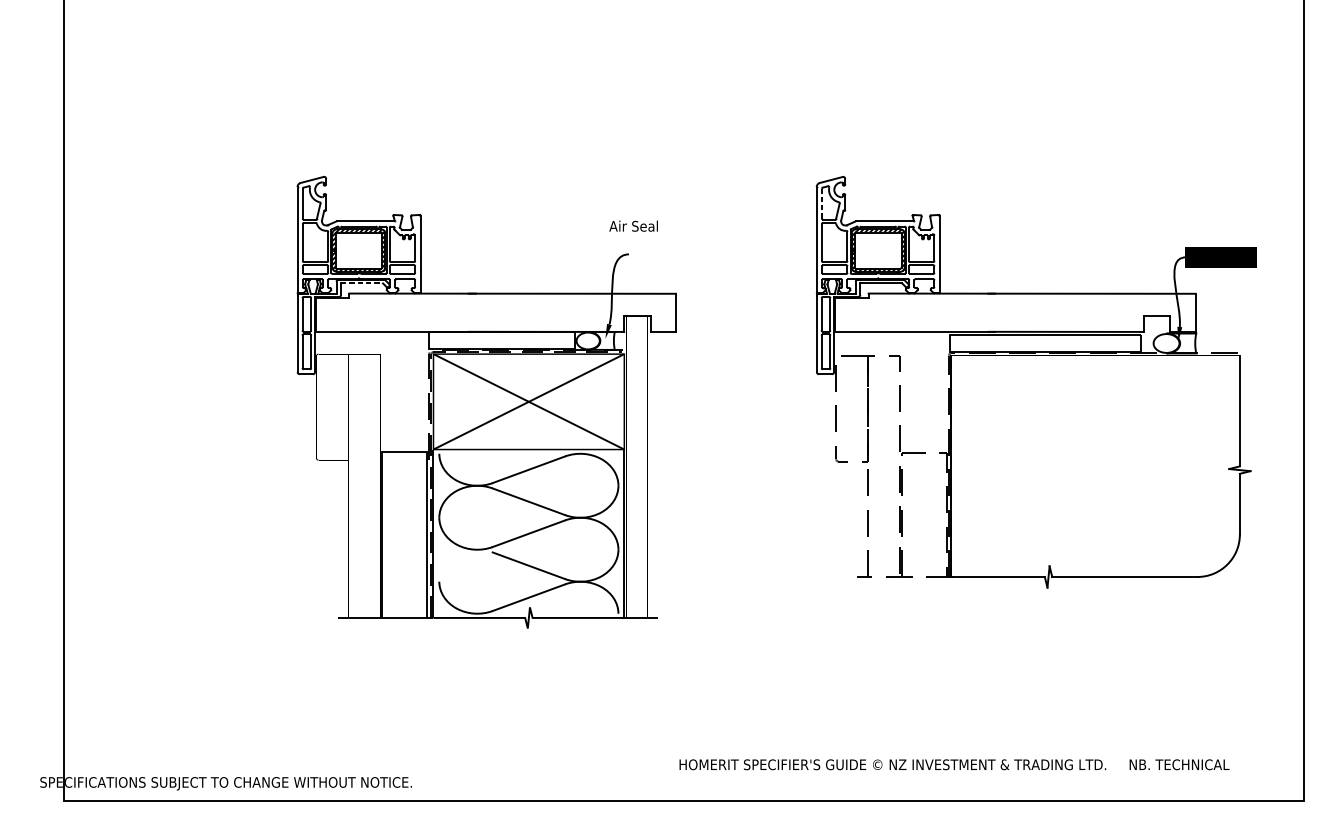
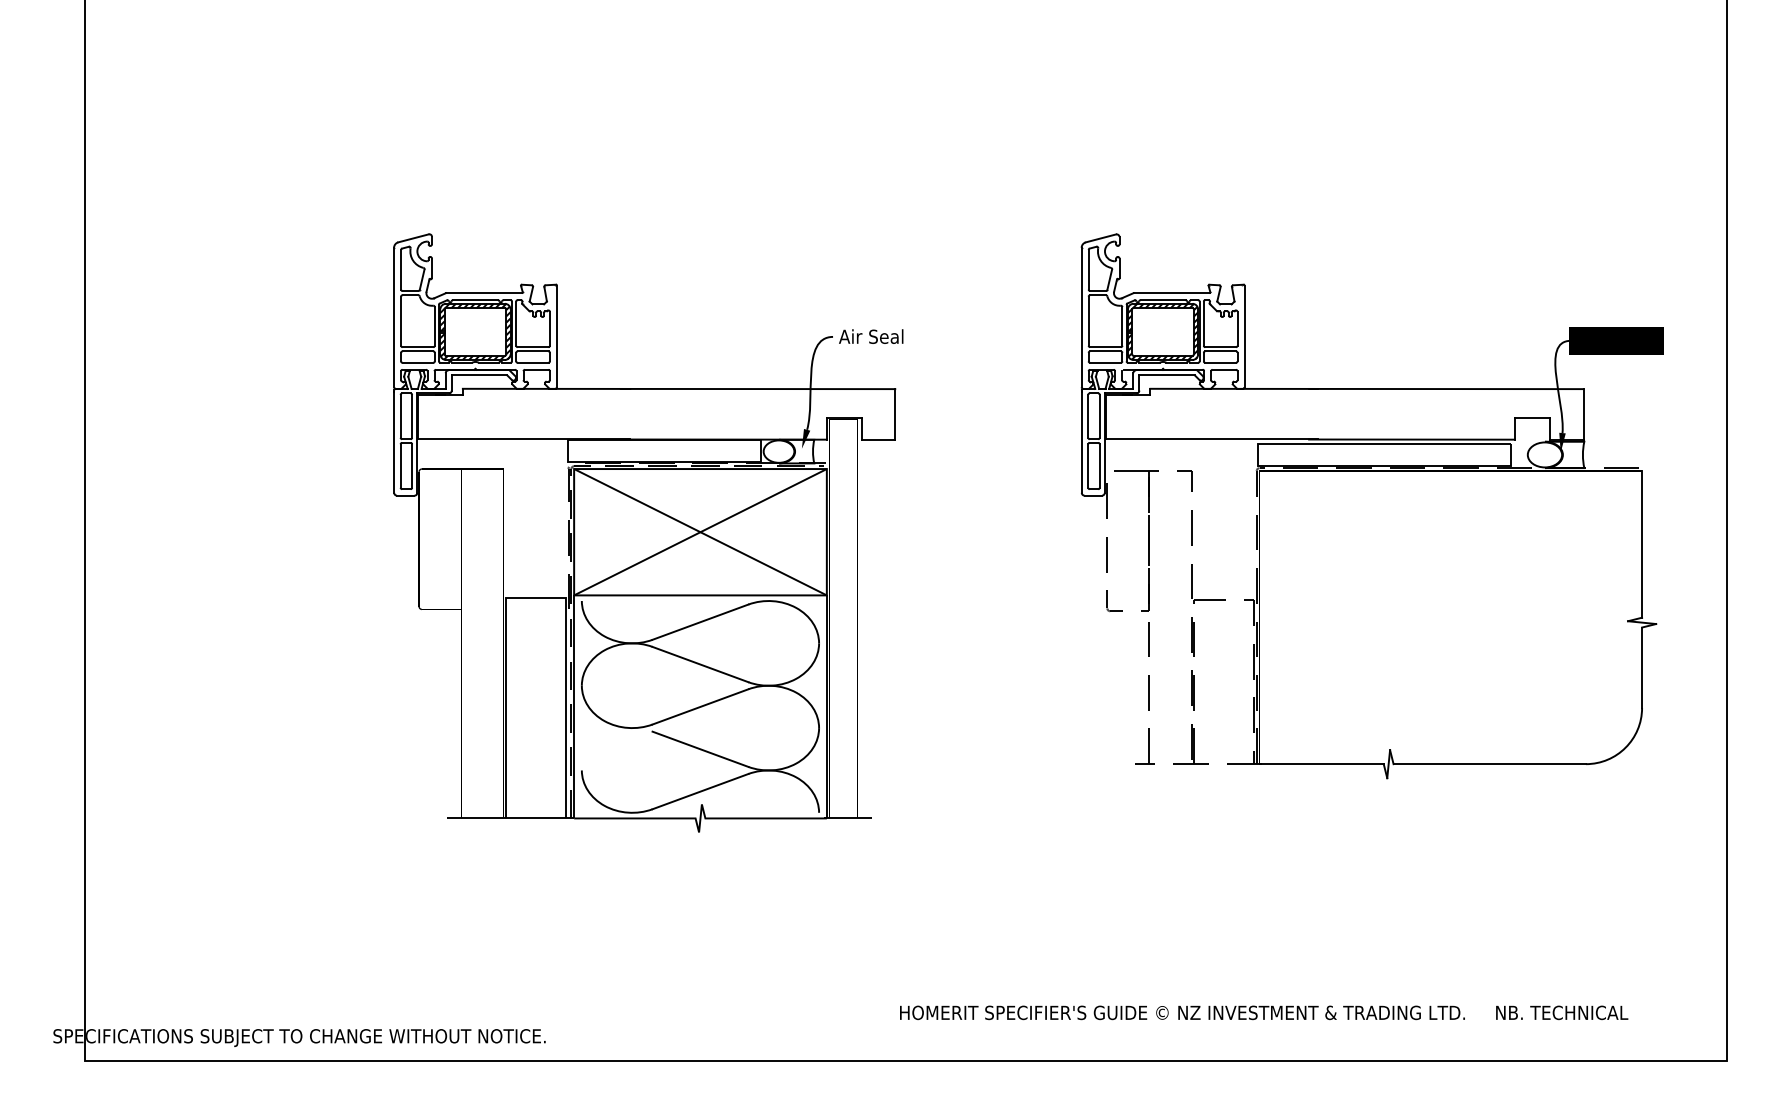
line: (821, 203) -> (1088, 269), dashed -> solid
text: (633, 226) -> (871, 336), moved
line: (362, 283) -> (479, 375), dashed -> solid

